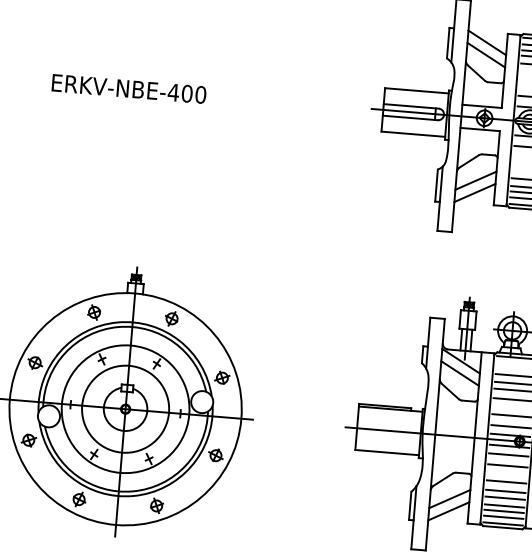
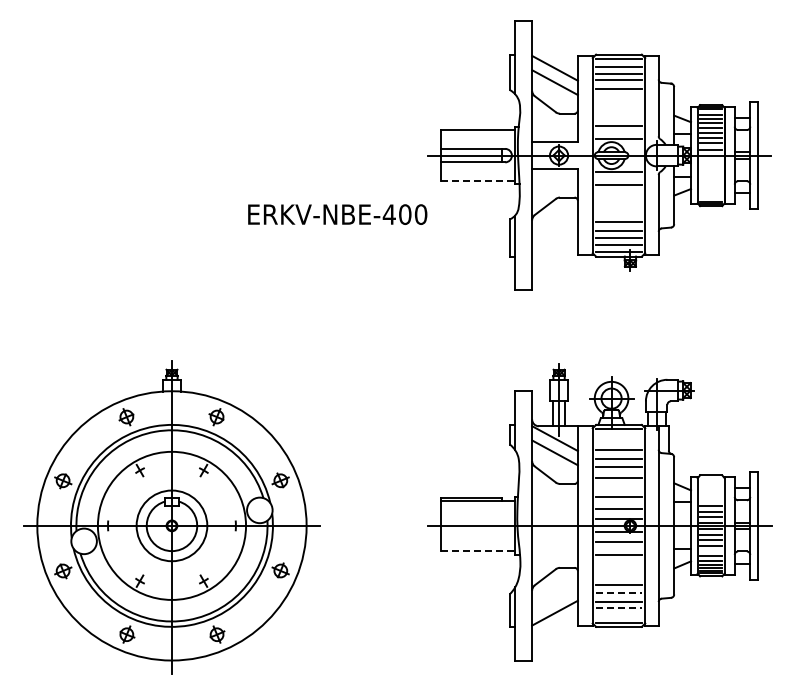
text: (129, 88) -> (337, 214), moved
line: (413, 133) -> (478, 180), solid -> dashed
line: (475, 180) -> (554, 228), removed
line: (474, 192) -> (554, 242), removed
circle: (125, 408) -> (171, 525), size x0.7
line: (387, 452) -> (478, 551), solid -> dashed
line: (506, 481) -> (618, 573), removed
line: (449, 498) -> (554, 598), removed
line: (504, 498) -> (618, 592), solid -> dashed
line: (503, 510) -> (618, 607), solid -> dashed
line: (503, 516) -> (618, 614), removed

